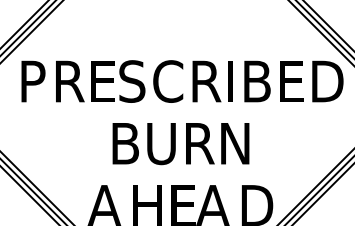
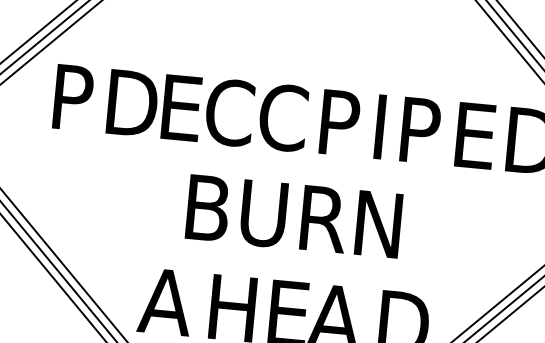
text: (74, 81) -> (137, 103), R -> D
text: (133, 81) -> (229, 112), S -> C
text: (259, 81) -> (425, 131), B -> P
text: (209, 82) -> (347, 125), R -> P

